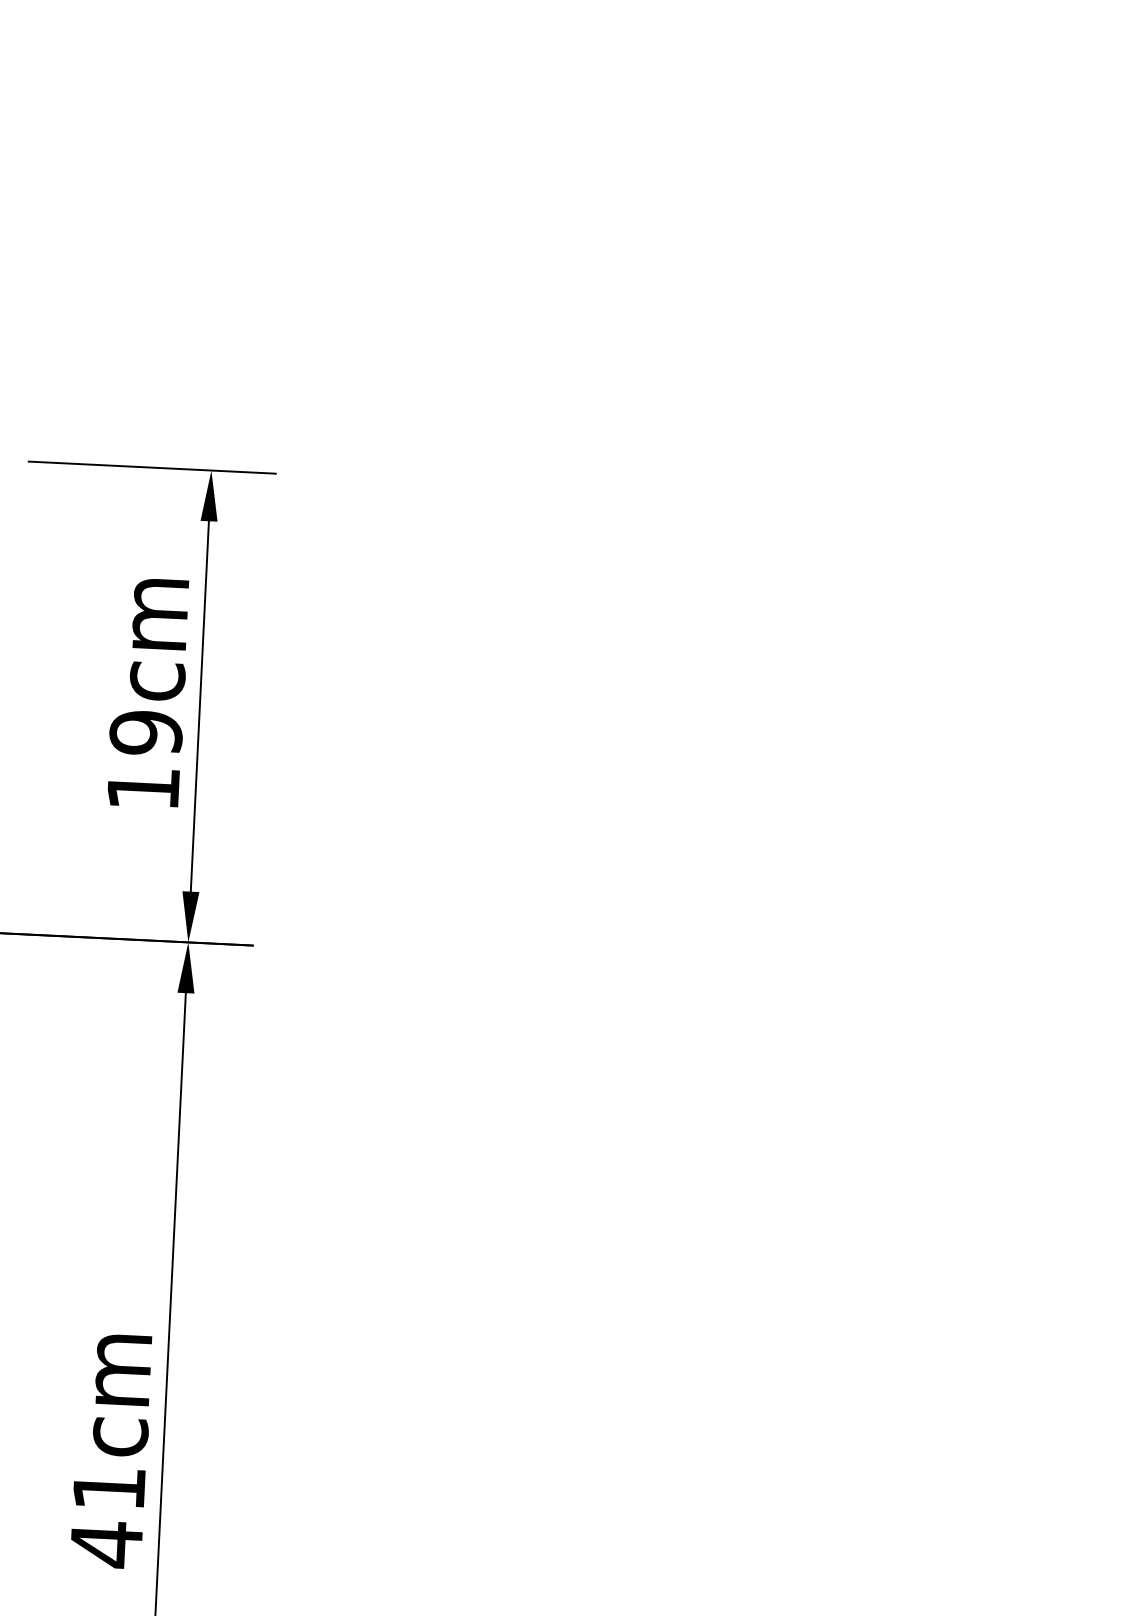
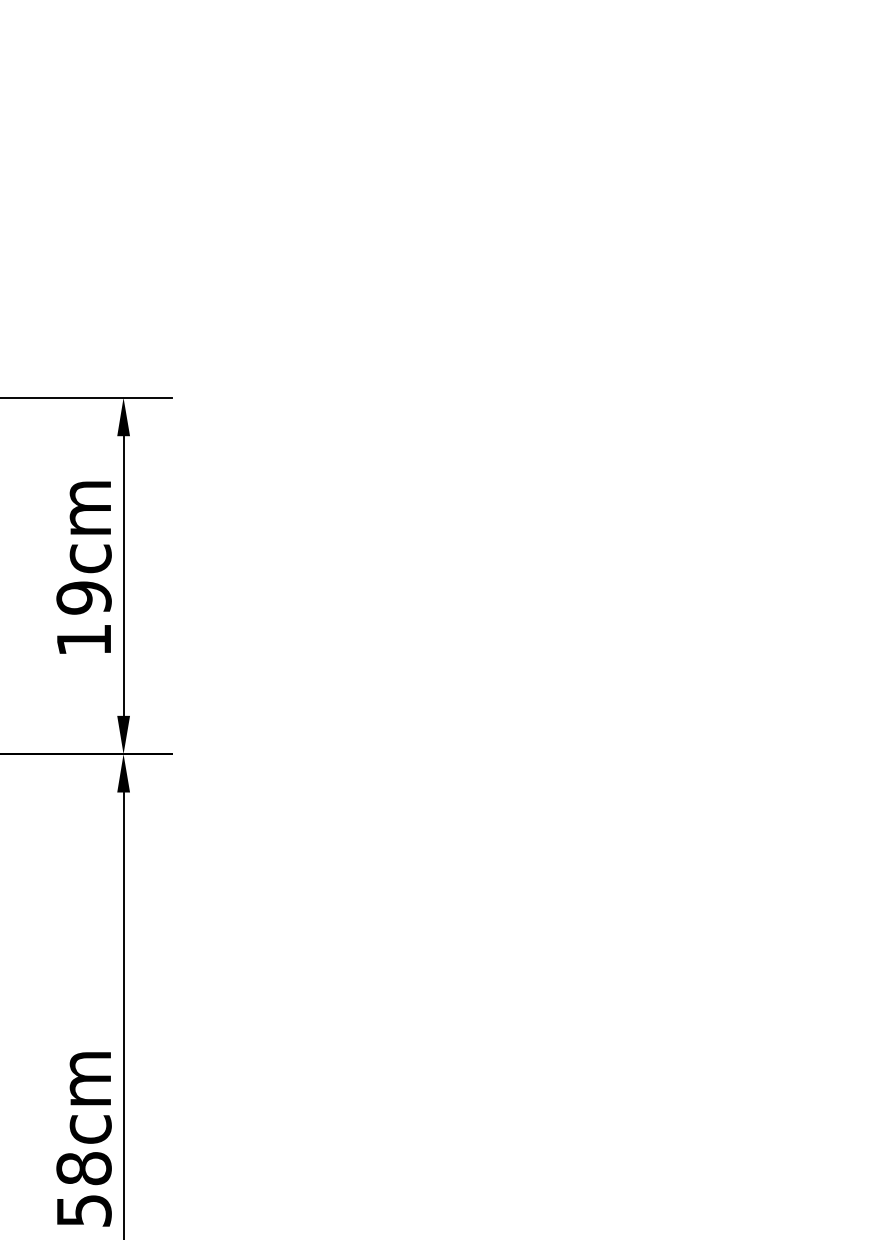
text: (107, 1517) -> (83, 1190), 41cm -> 58cm

